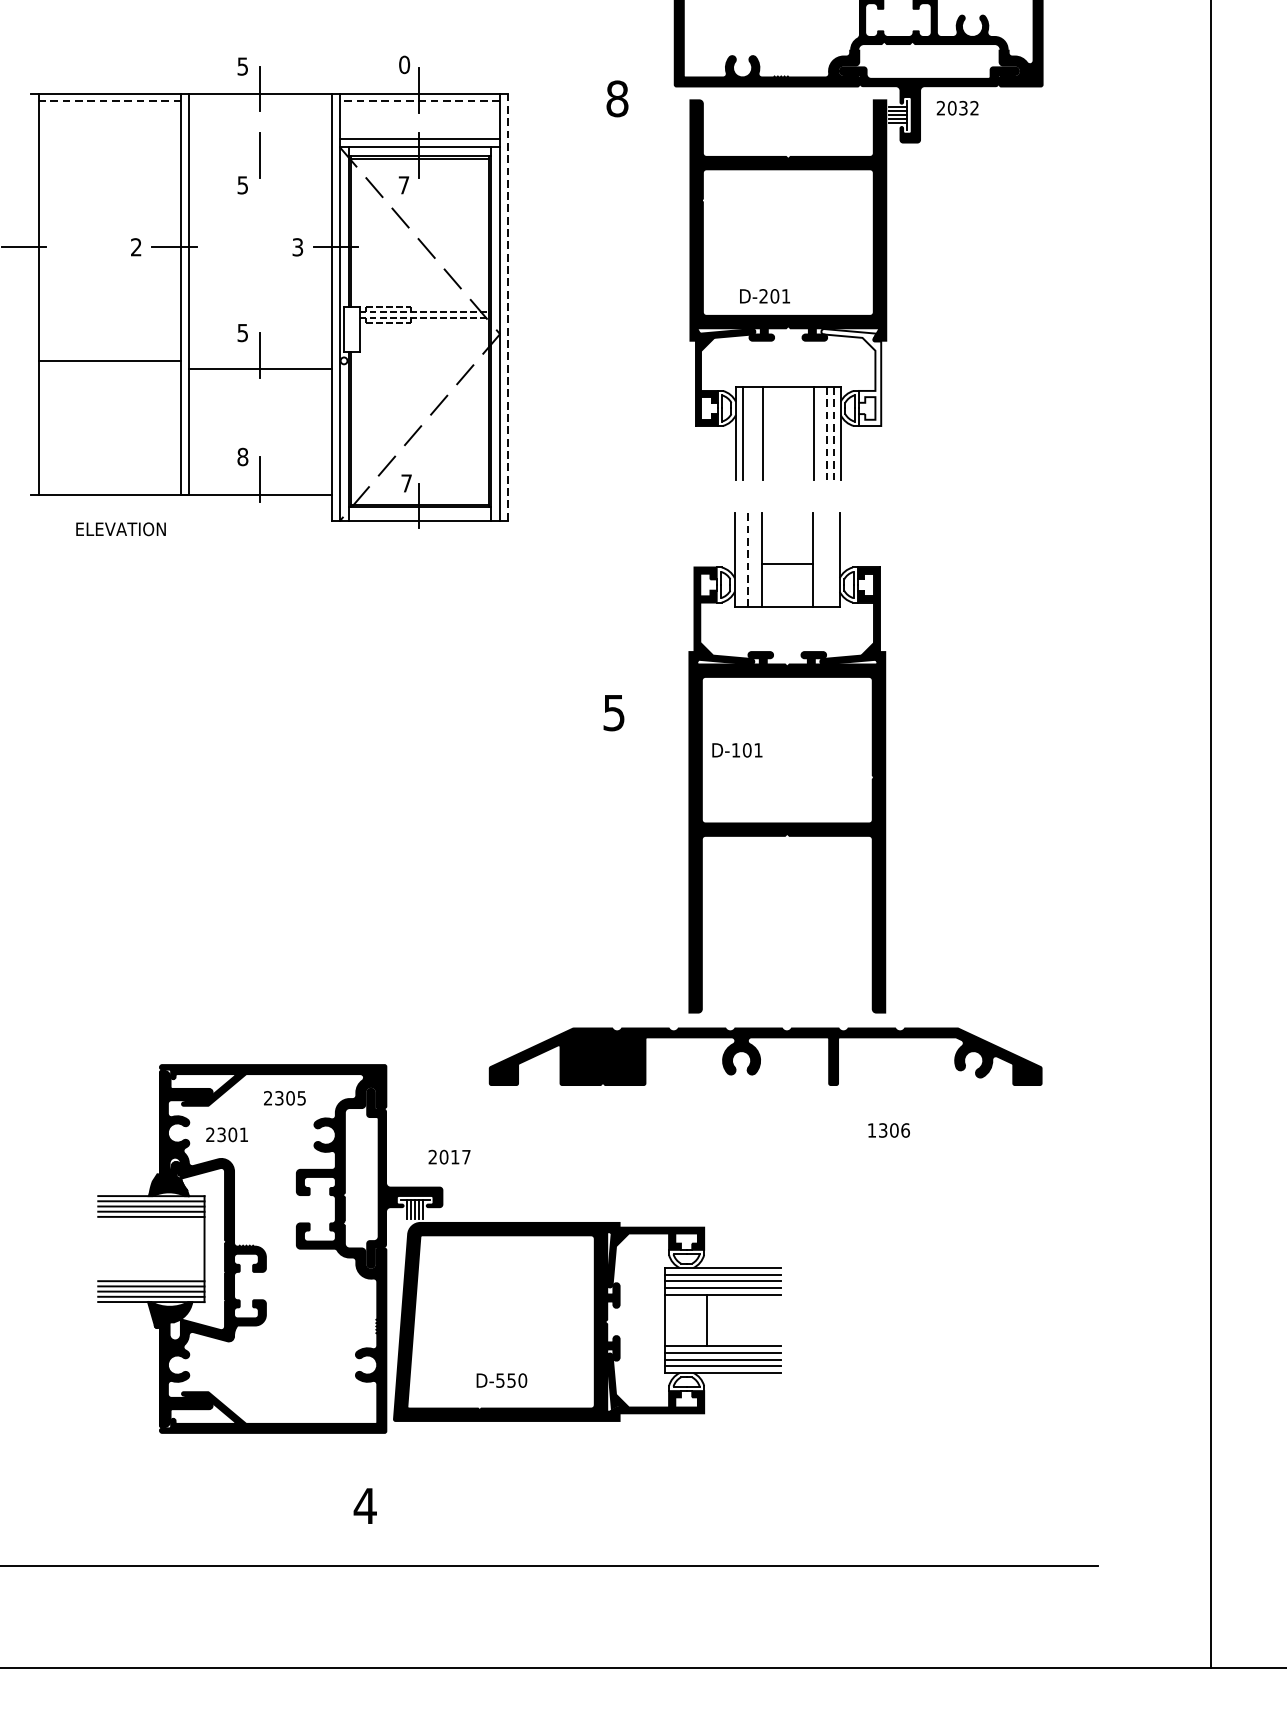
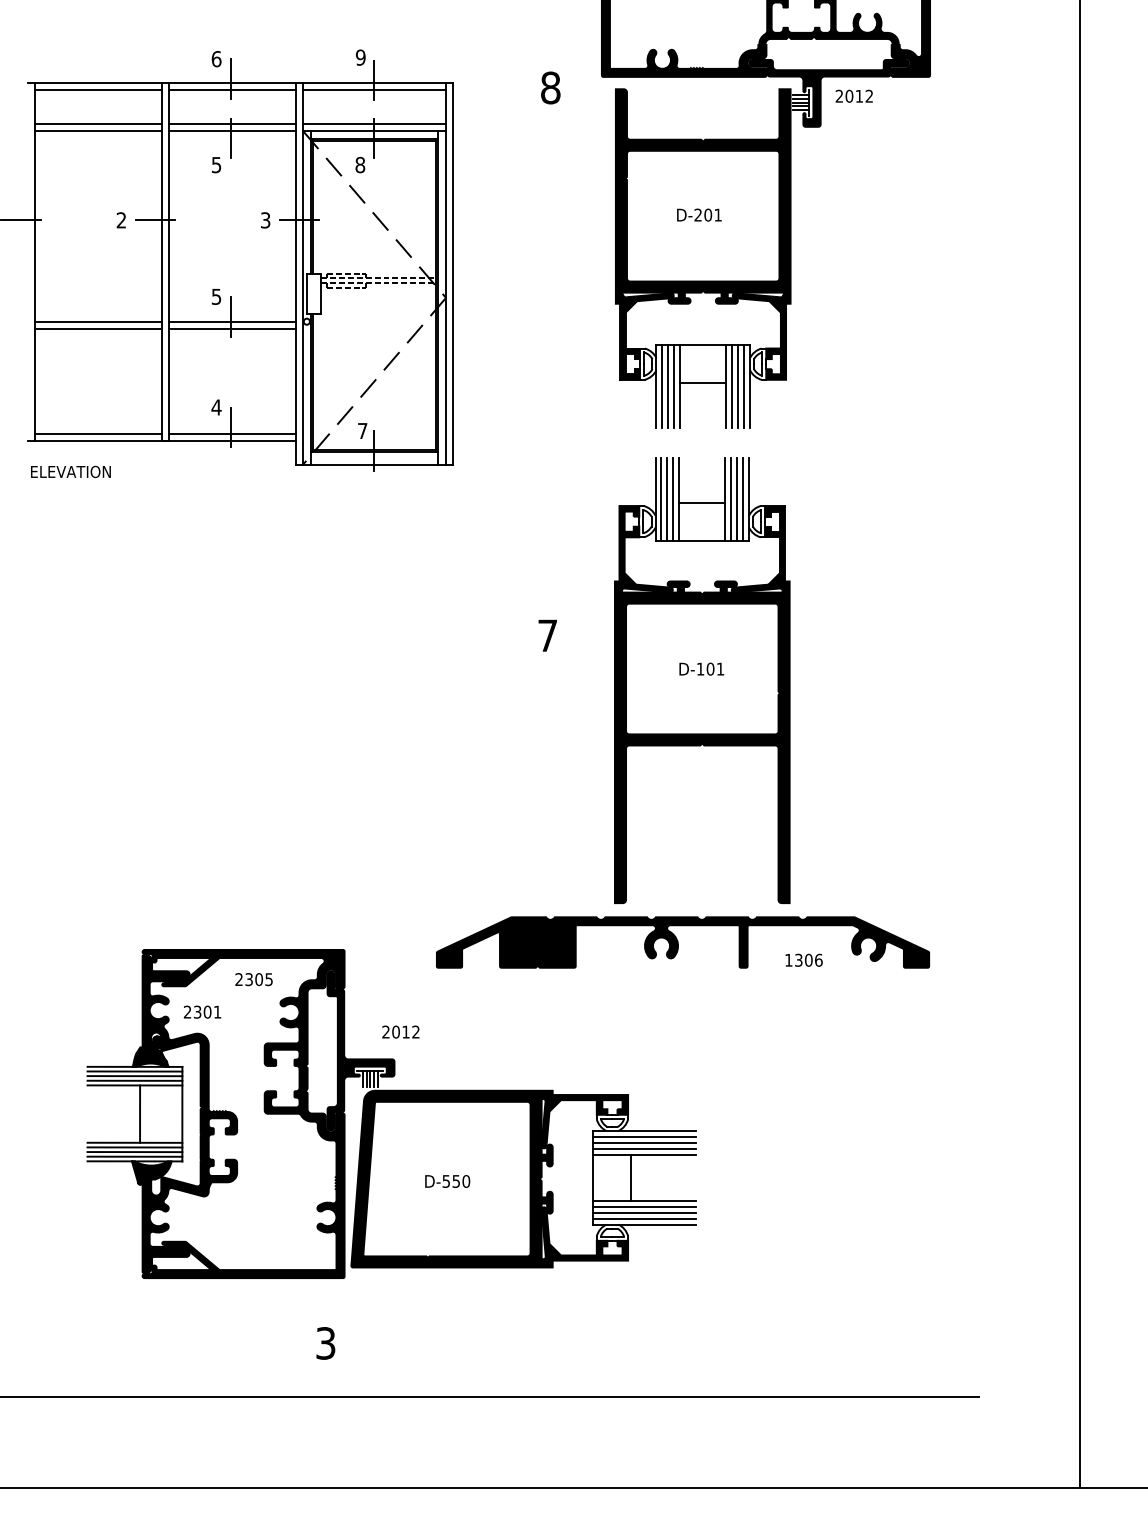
text: (404, 64) -> (360, 57), 0 -> 9
text: (242, 66) -> (216, 59), 5 -> 6
line: (110, 101) -> (98, 90), dashed -> solid
line: (259, 101) -> (231, 90), added
line: (419, 101) -> (374, 90), dashed -> solid
text: (963, 107) -> (859, 95), 2032 -> 2012
line: (109, 138) -> (97, 123), added
line: (259, 138) -> (231, 123), added
line: (109, 146) -> (97, 130), added
line: (259, 146) -> (231, 130), added
text: (404, 184) -> (360, 164), 7 -> 8
text: (765, 295) -> (699, 214), moved
line: (508, 307) -> (453, 274), dashed -> solid
line: (259, 360) -> (231, 321), added
line: (109, 368) -> (97, 328), added
fill: (851, 377) -> (759, 336), added
line: (788, 429) -> (703, 382), added
line: (749, 433) -> (668, 386), added
line: (756, 433) -> (674, 386), added
line: (821, 433) -> (732, 386), added
line: (827, 433) -> (738, 386), dashed -> solid
line: (834, 433) -> (744, 386), dashed -> solid
text: (242, 457) -> (216, 407), 8 -> 4
line: (109, 487) -> (97, 434), added
line: (259, 487) -> (231, 434), added
text: (120, 528) -> (70, 471), moved
line: (741, 559) -> (661, 498), added
line: (755, 559) -> (673, 498), added
line: (820, 559) -> (731, 498), added
line: (826, 559) -> (737, 498), added
line: (833, 559) -> (743, 498), added
line: (748, 560) -> (667, 499), dashed -> solid
text: (613, 712) -> (547, 635), 5 -> 7
text: (737, 749) -> (701, 668), moved
text: (888, 1129) -> (803, 959), moved
text: (465, 1156) -> (415, 1031), 2017 -> 2012
line: (157, 1248) -> (140, 1113), added
text: (501, 1380) -> (447, 1181), moved
text: (364, 1506) -> (325, 1343), 4 -> 3

